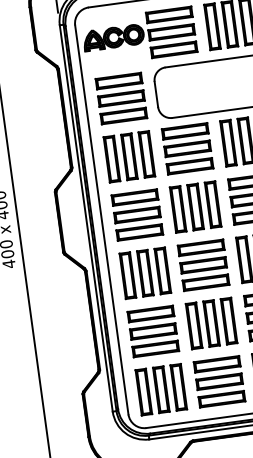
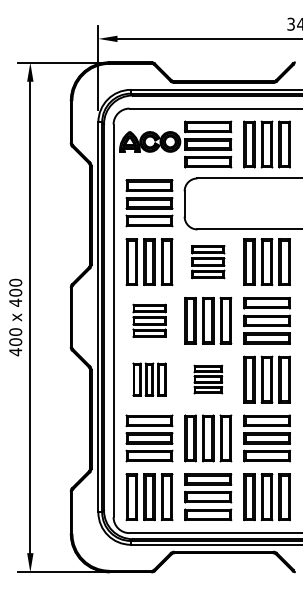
part: (187, 148) -> (208, 261), size x0.7
part: (137, 214) -> (149, 320), size x0.7
part: (203, 265) -> (208, 379), size x0.6
part: (145, 273) -> (149, 379), size x0.7

